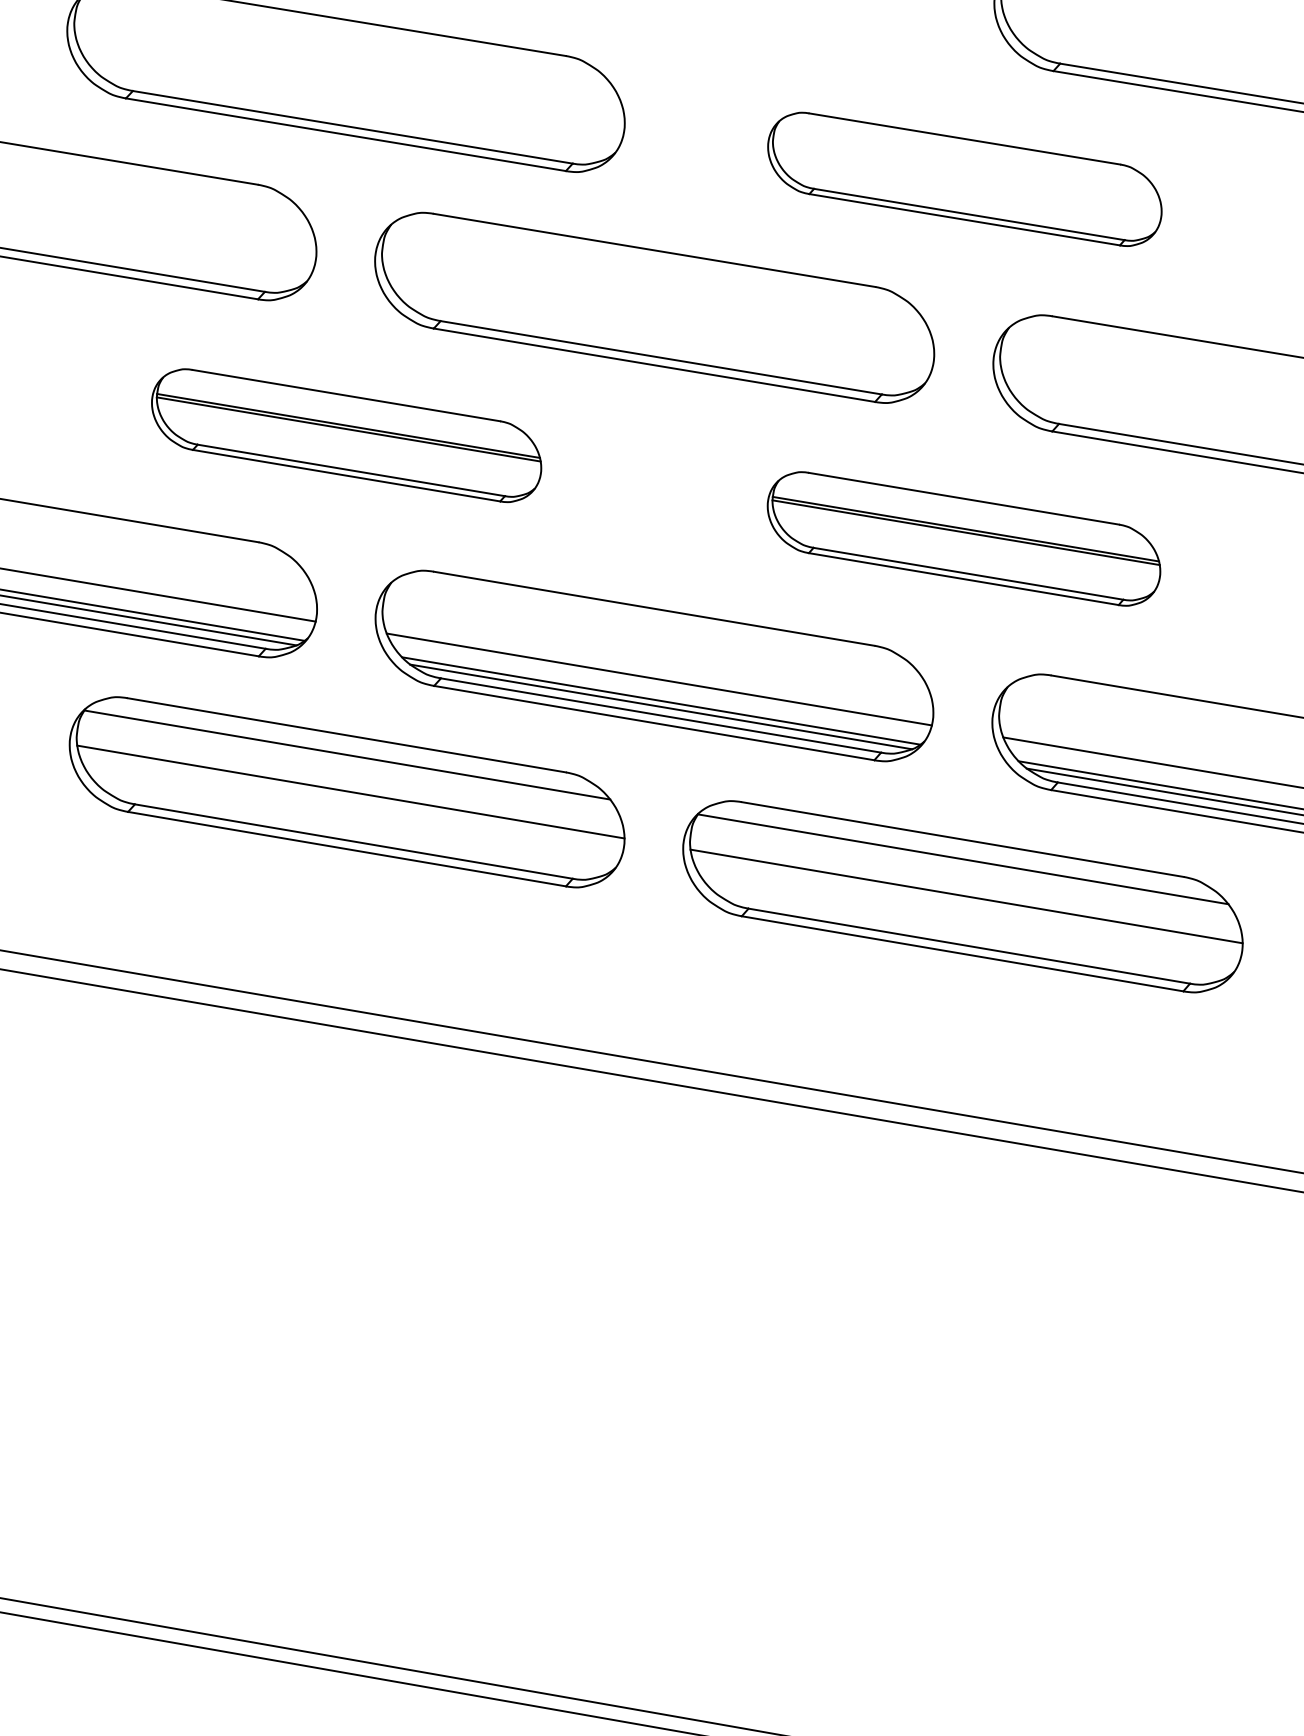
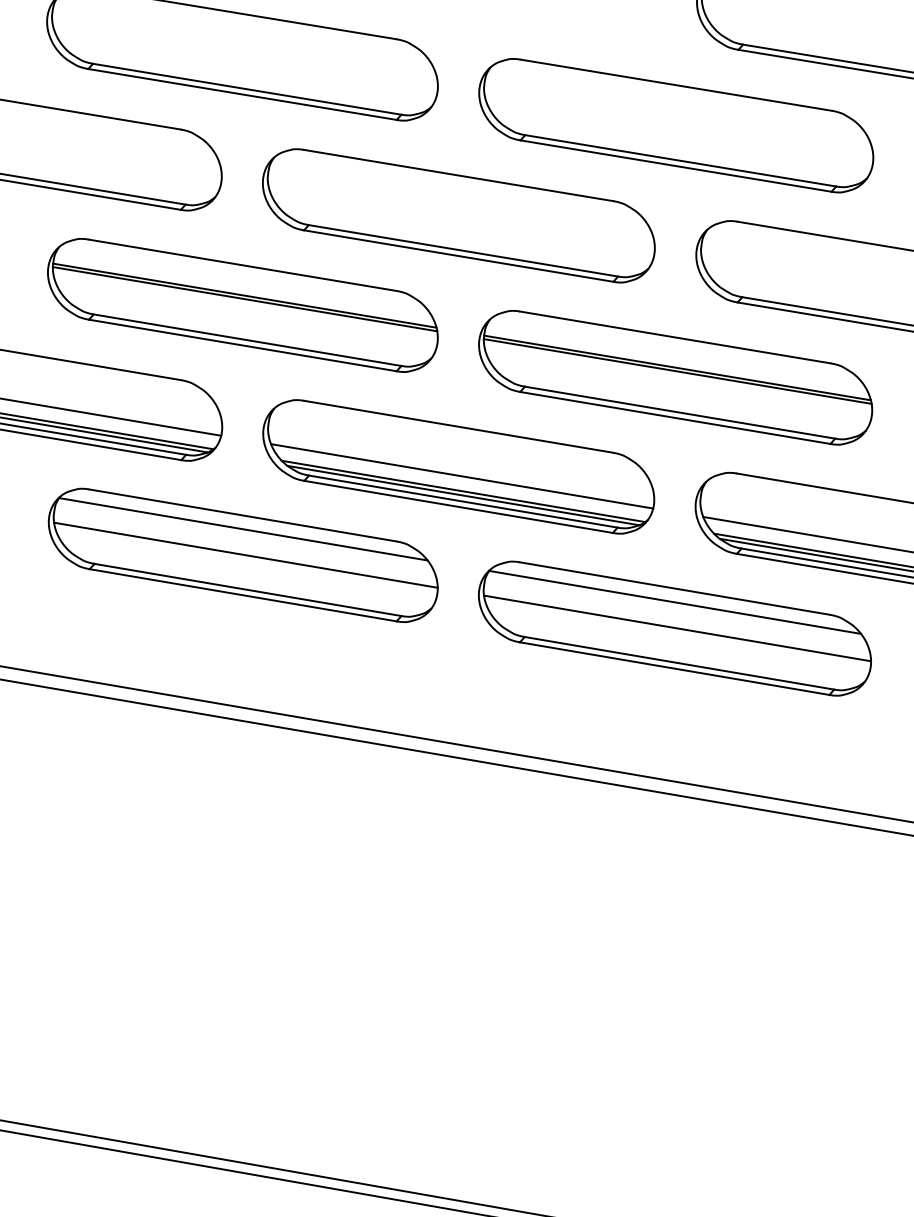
part: (965, 179) -> (676, 125), size x1.43
part: (346, 435) -> (242, 305), size x1.43
part: (963, 538) -> (675, 377), size x1.43

